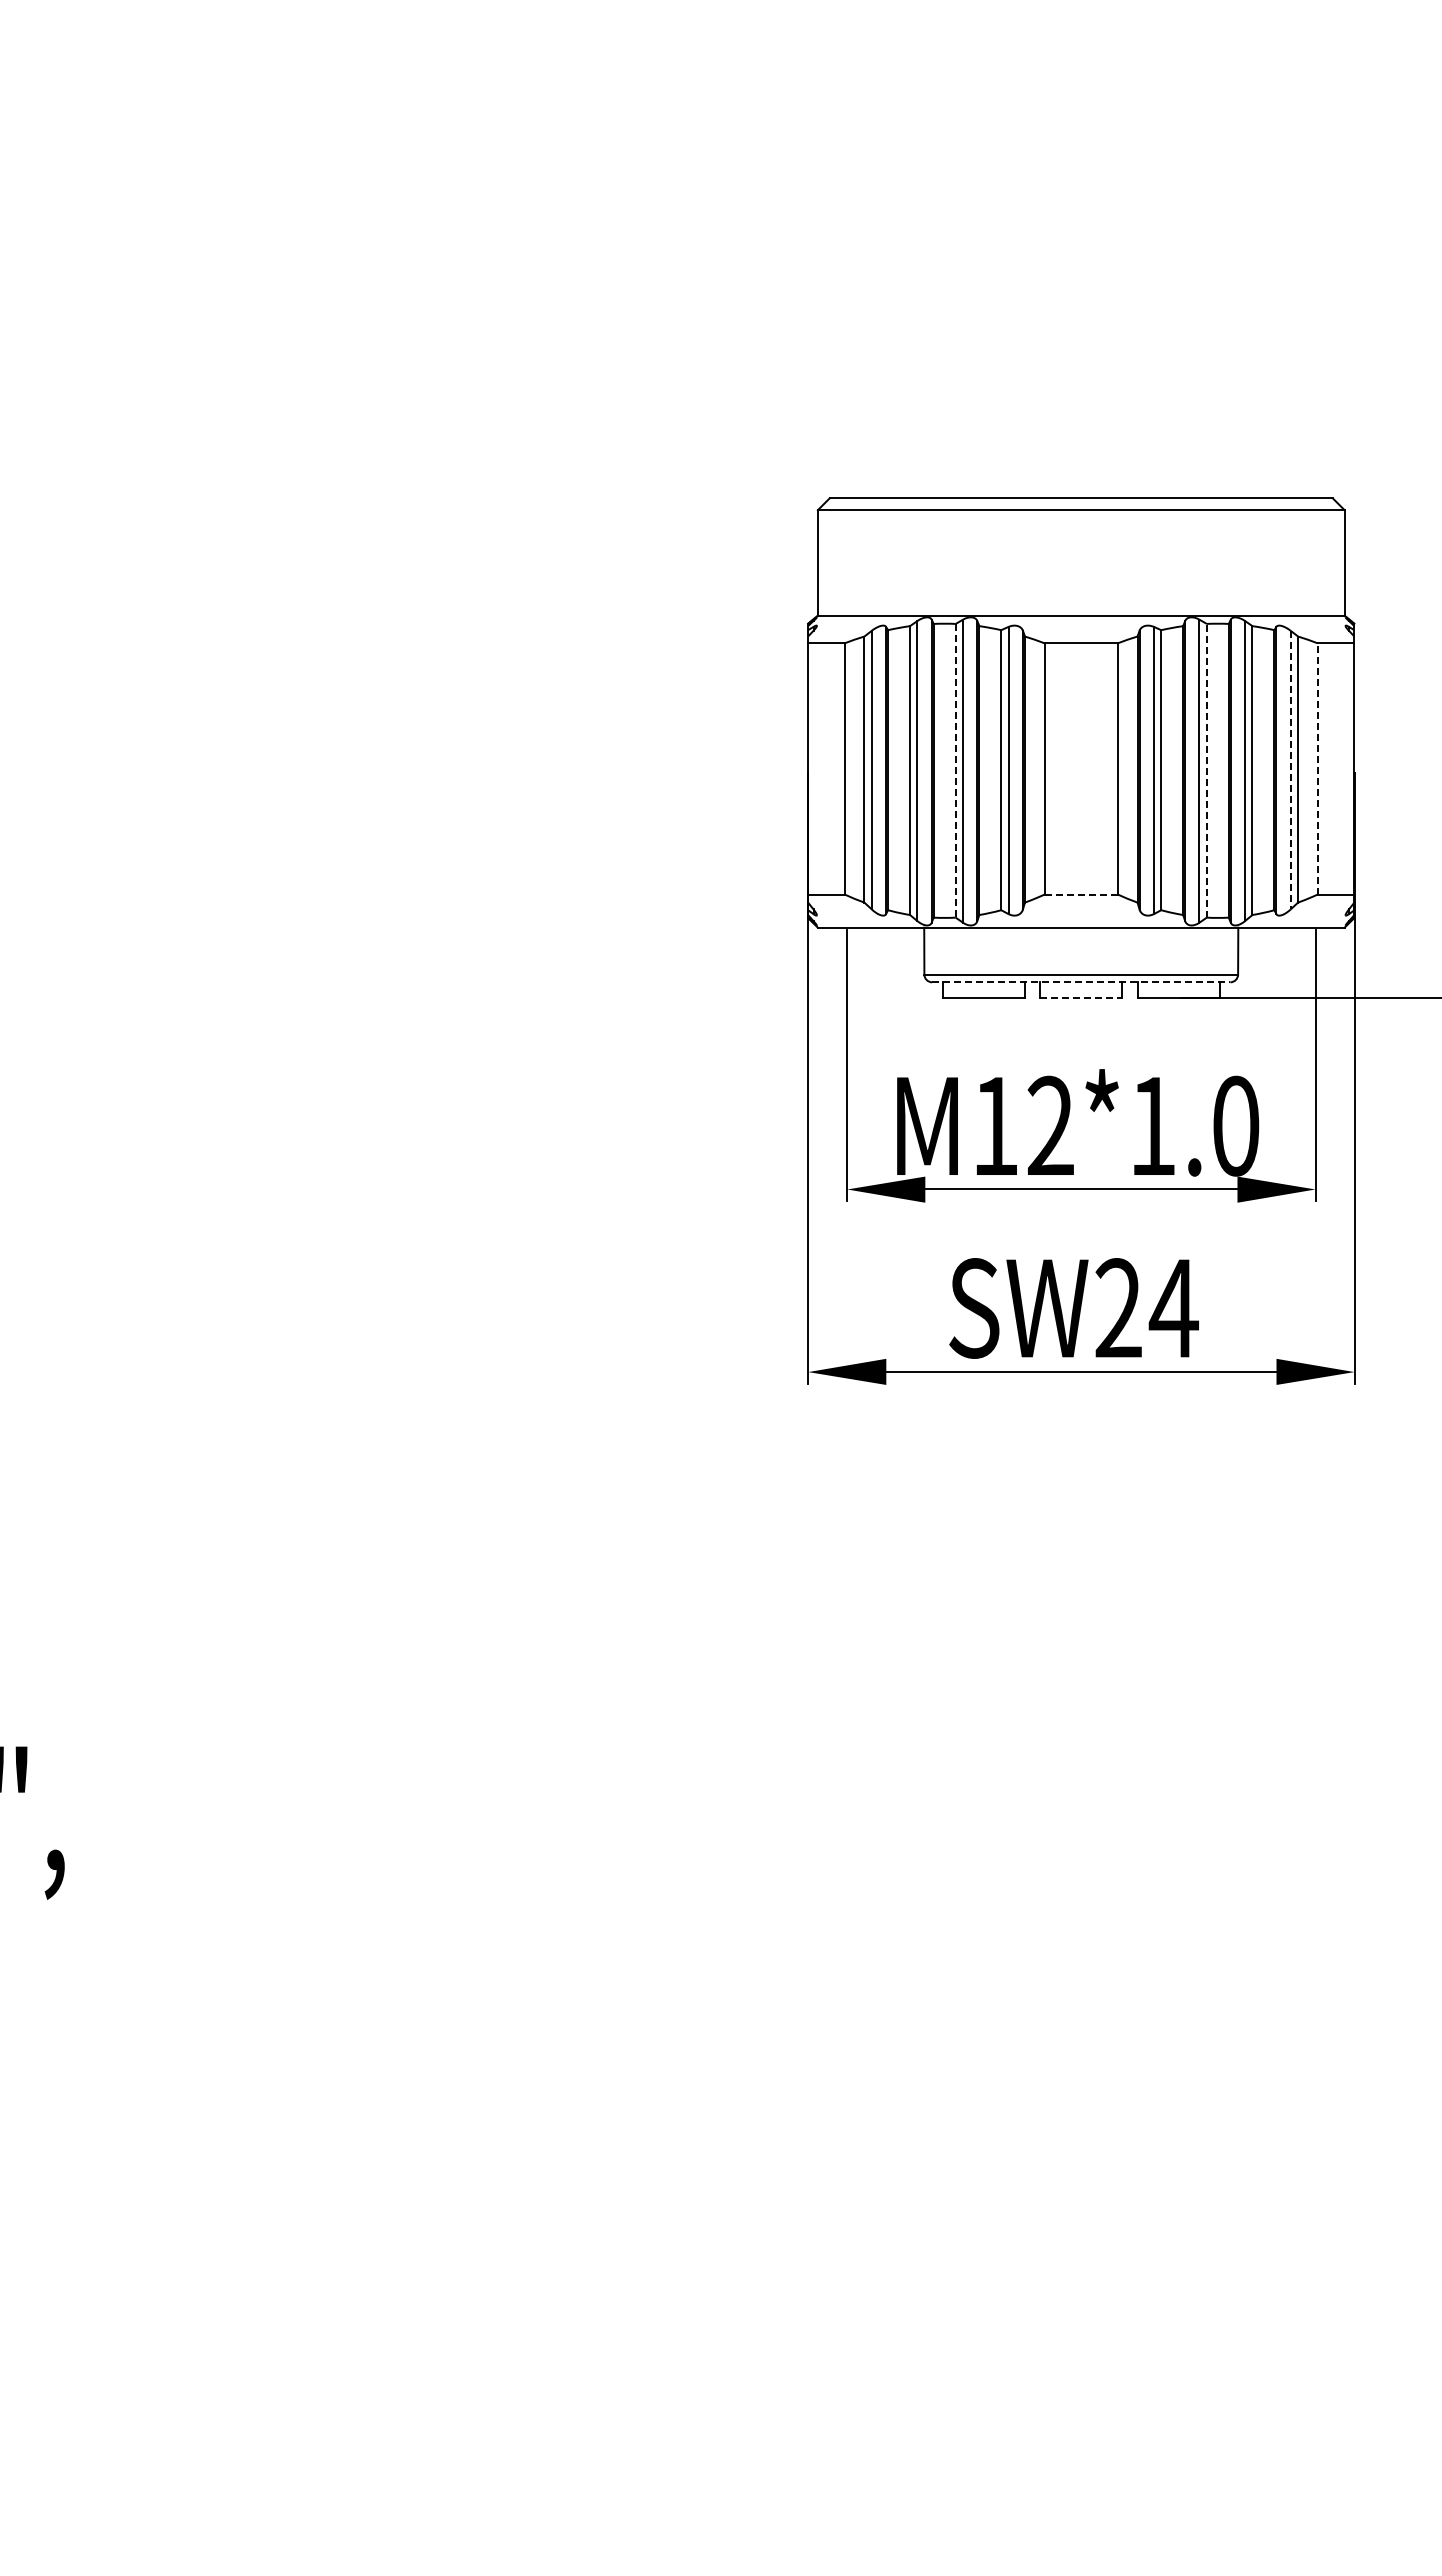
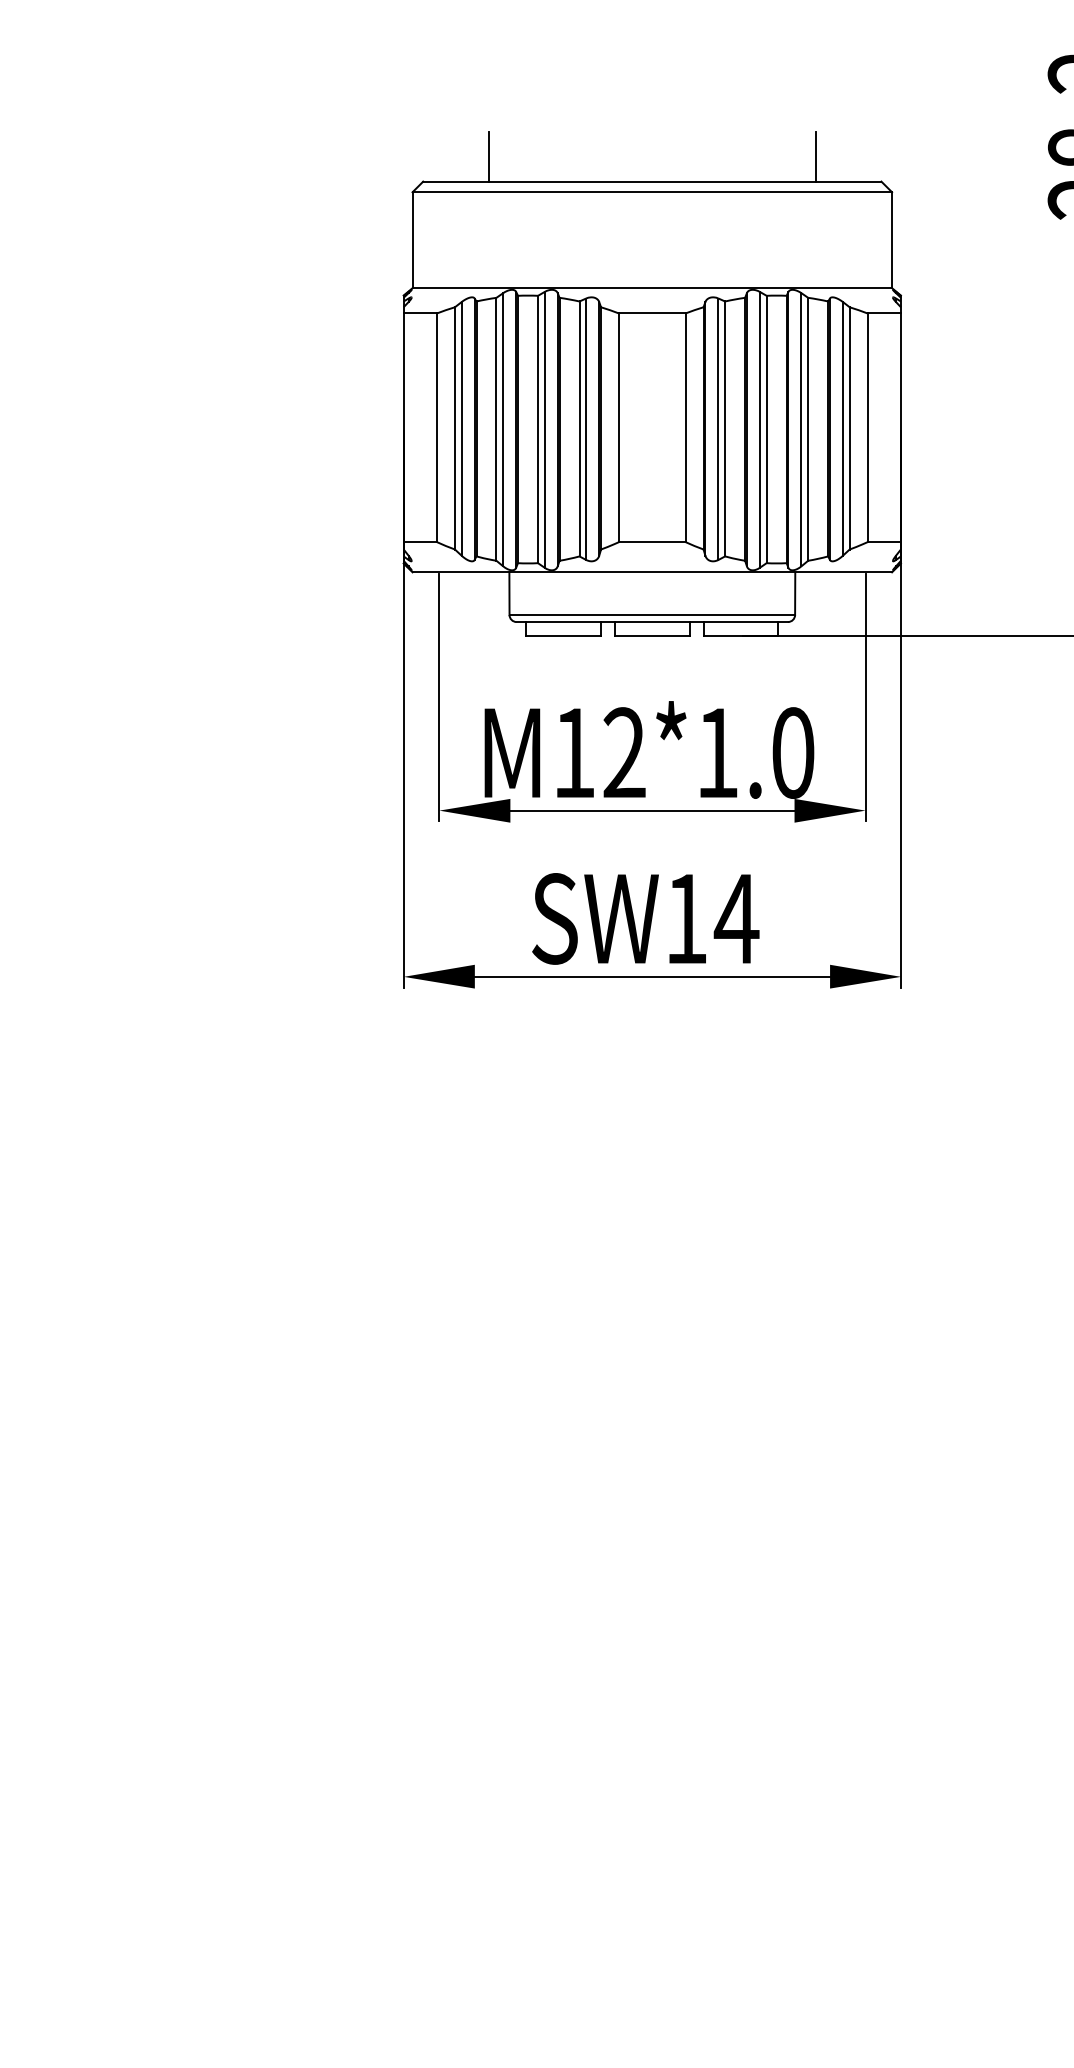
line: (901, 470) -> (488, 156), added
line: (1260, 470) -> (815, 156), added
line: (1317, 768) -> (867, 427), dashed -> solid
line: (955, 770) -> (537, 429), dashed -> solid
line: (1206, 770) -> (766, 429), dashed -> solid
line: (1290, 770) -> (842, 429), dashed -> solid
line: (1081, 894) -> (652, 542), dashed -> solid
line: (1081, 982) -> (652, 622), dashed -> solid
line: (1081, 997) -> (652, 635), dashed -> solid
text: (1118, 1307) -> (686, 918), SW24 -> SW14

